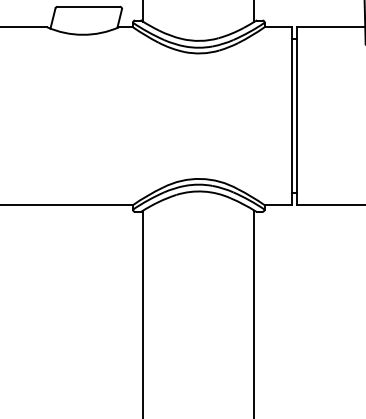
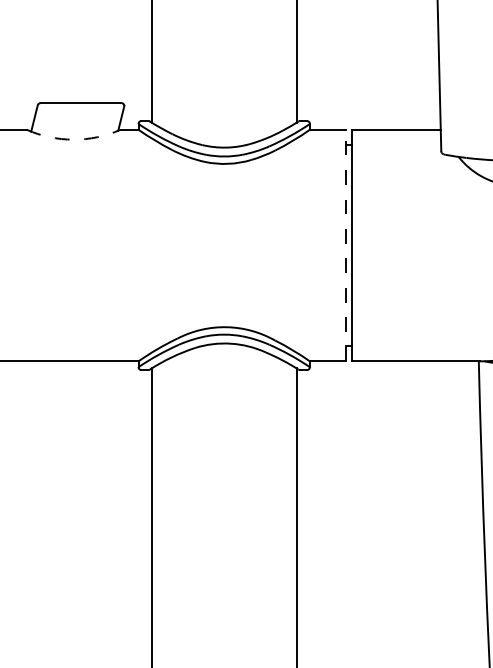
arc: (82, 34) -> (73, 139), solid -> dashed
line: (292, 116) -> (345, 245), solid -> dashed

